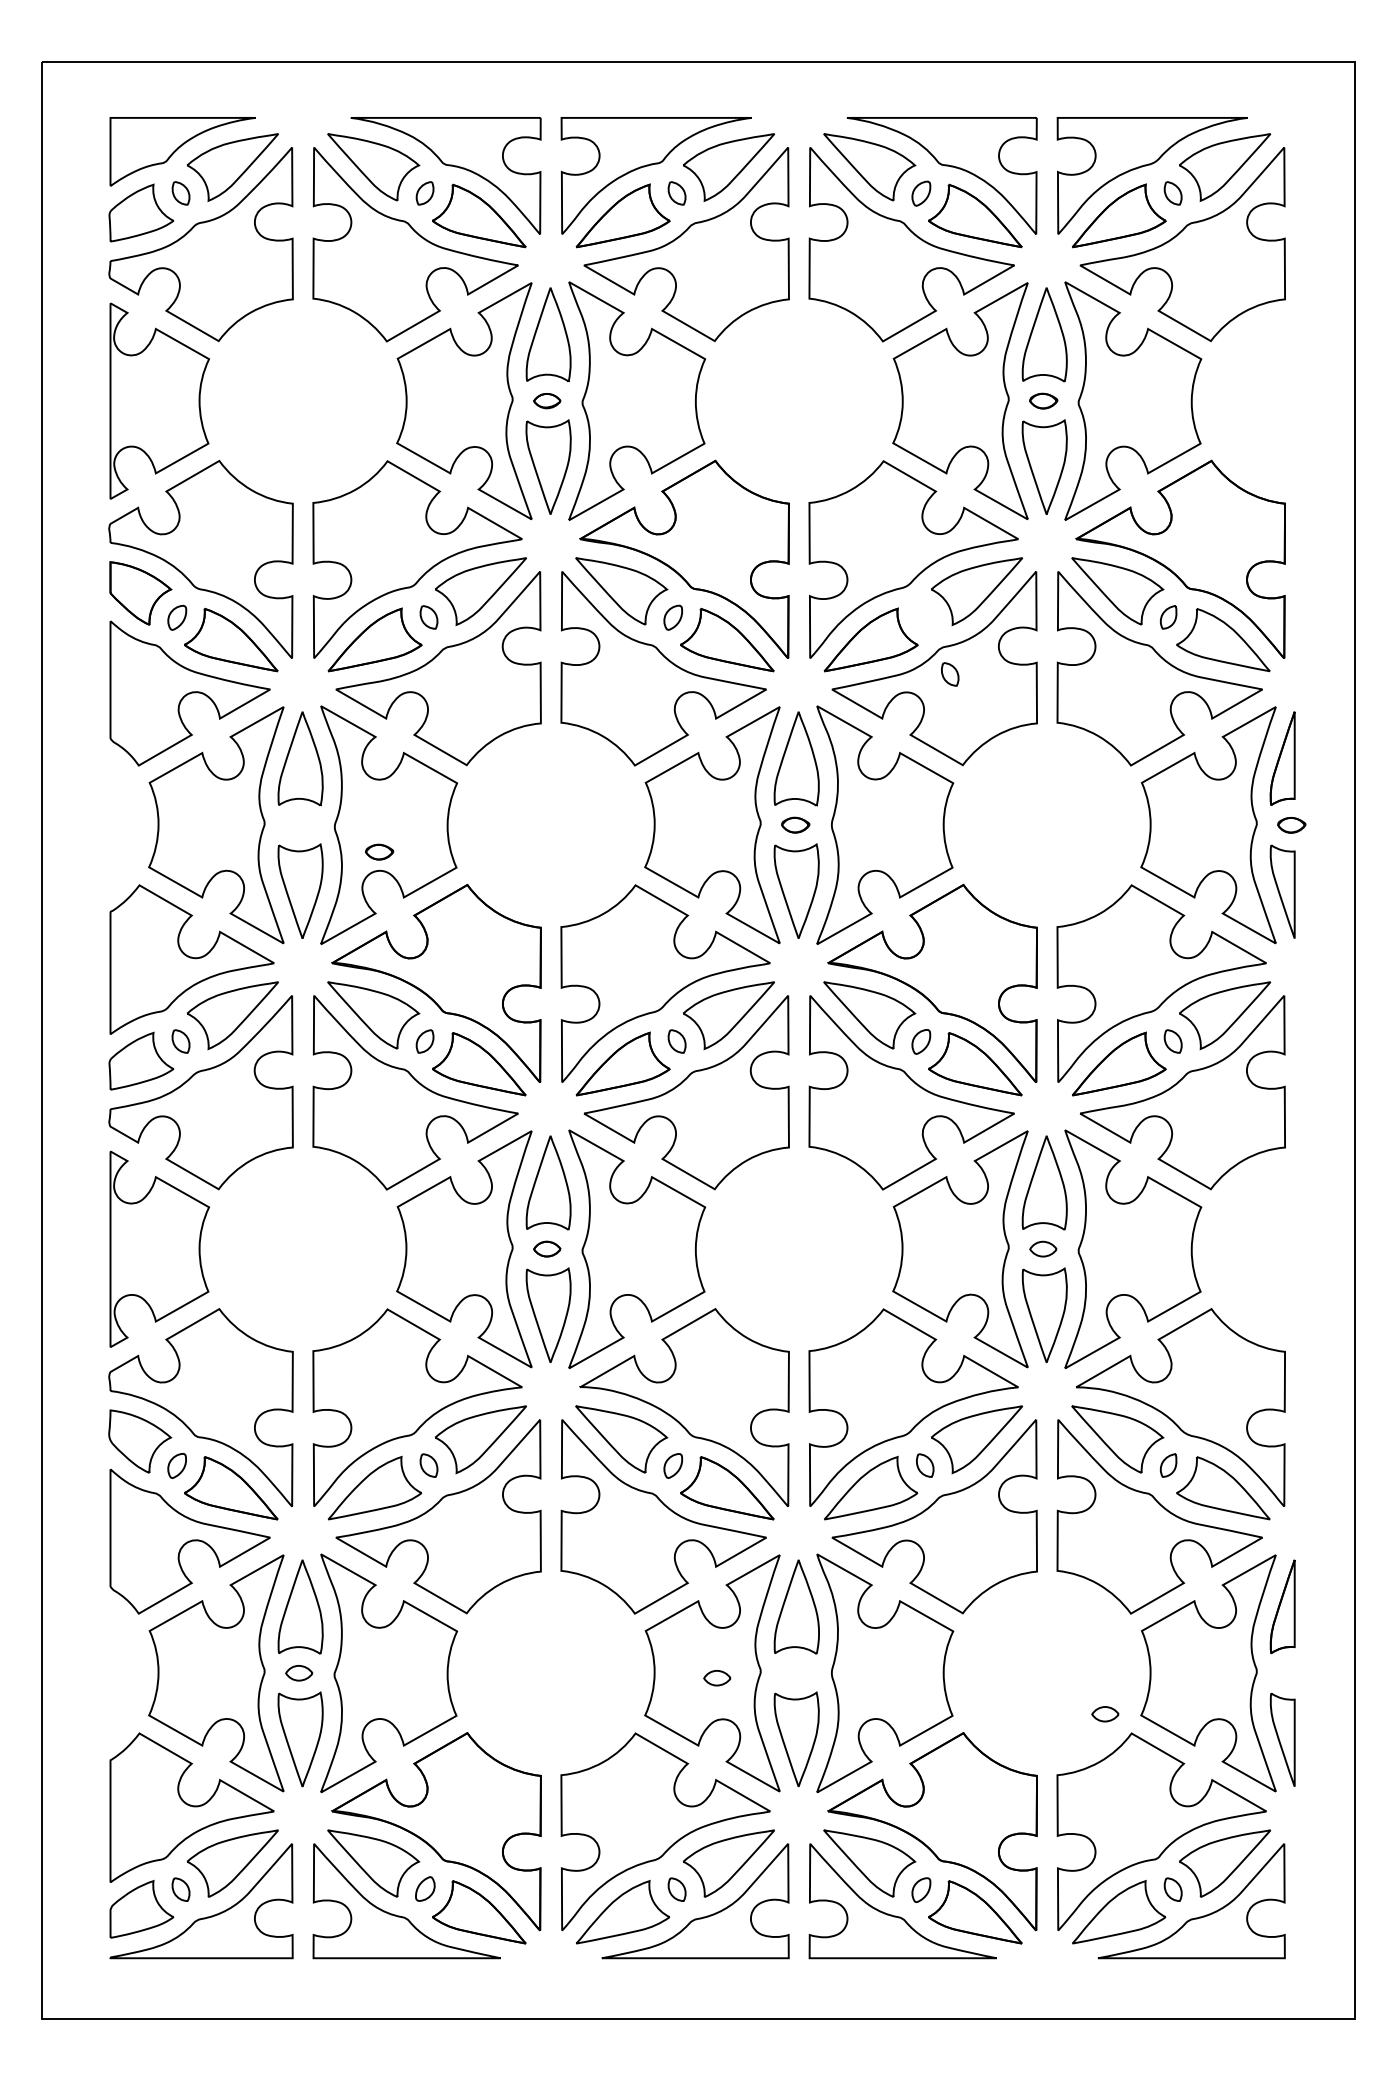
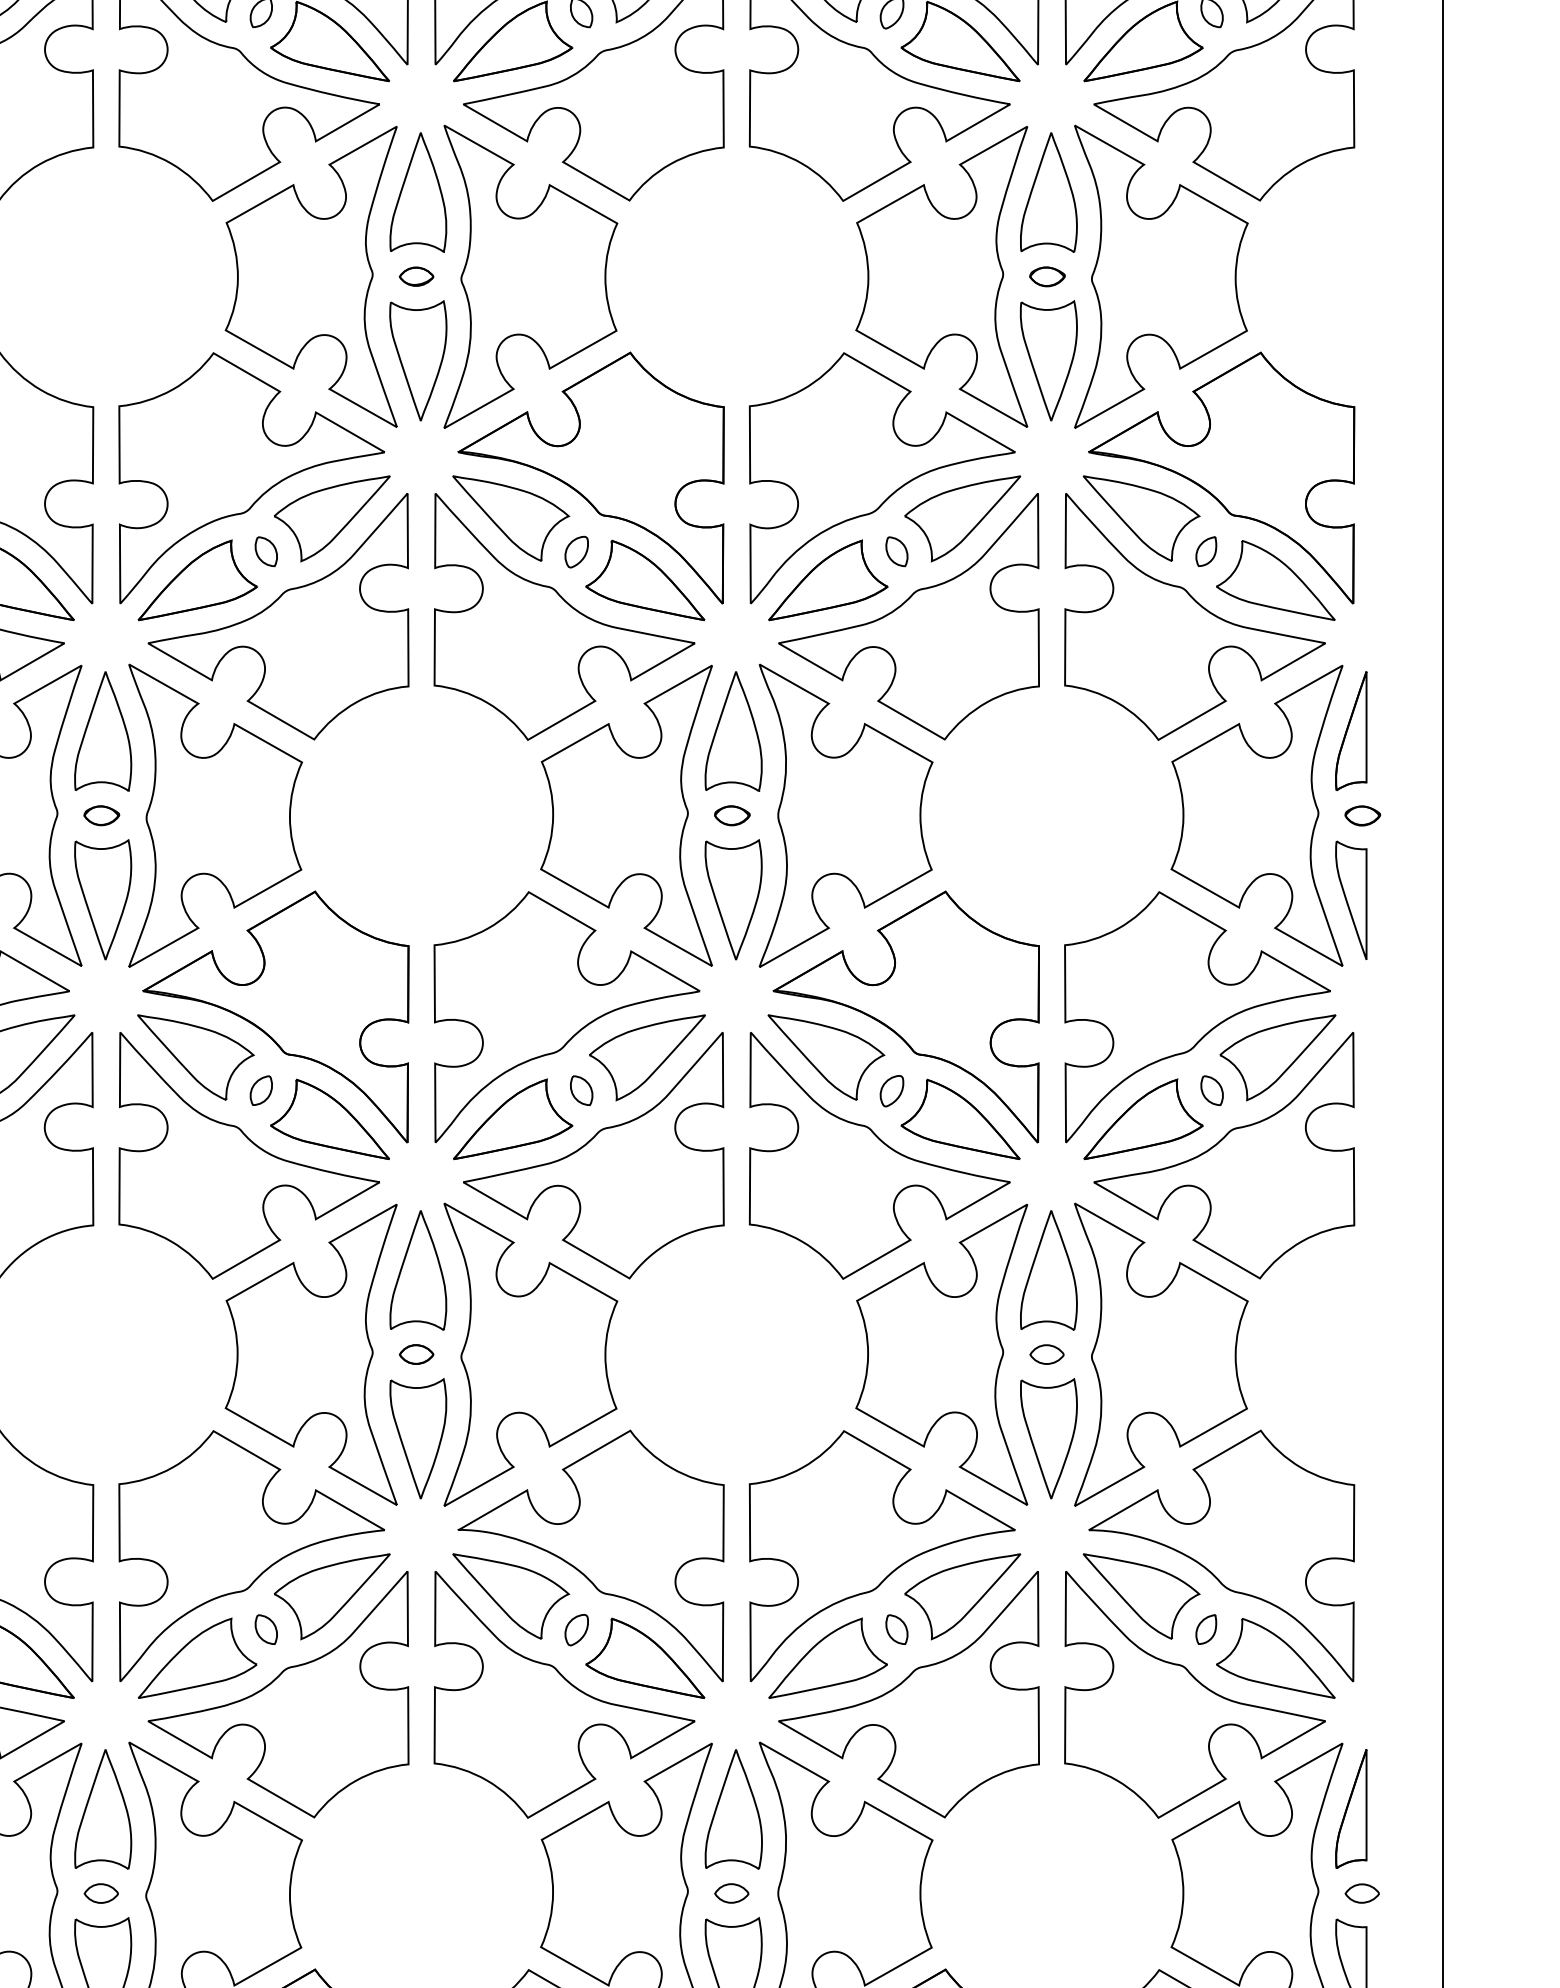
part: (950, 674) -> (897, 551), moved
part: (379, 851) -> (101, 814), moved
part: (717, 1678) -> (732, 1893), moved
part: (1105, 1714) -> (1362, 1893), moved

